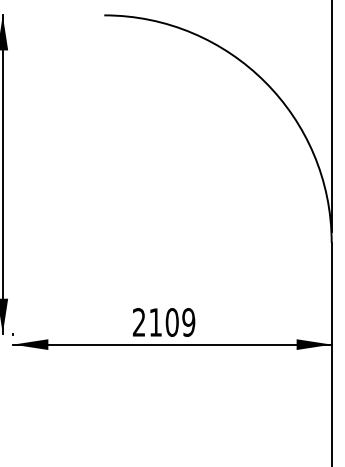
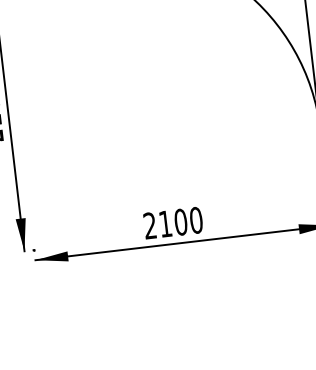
text: (188, 322) -> (196, 220), 2109 -> 2100

